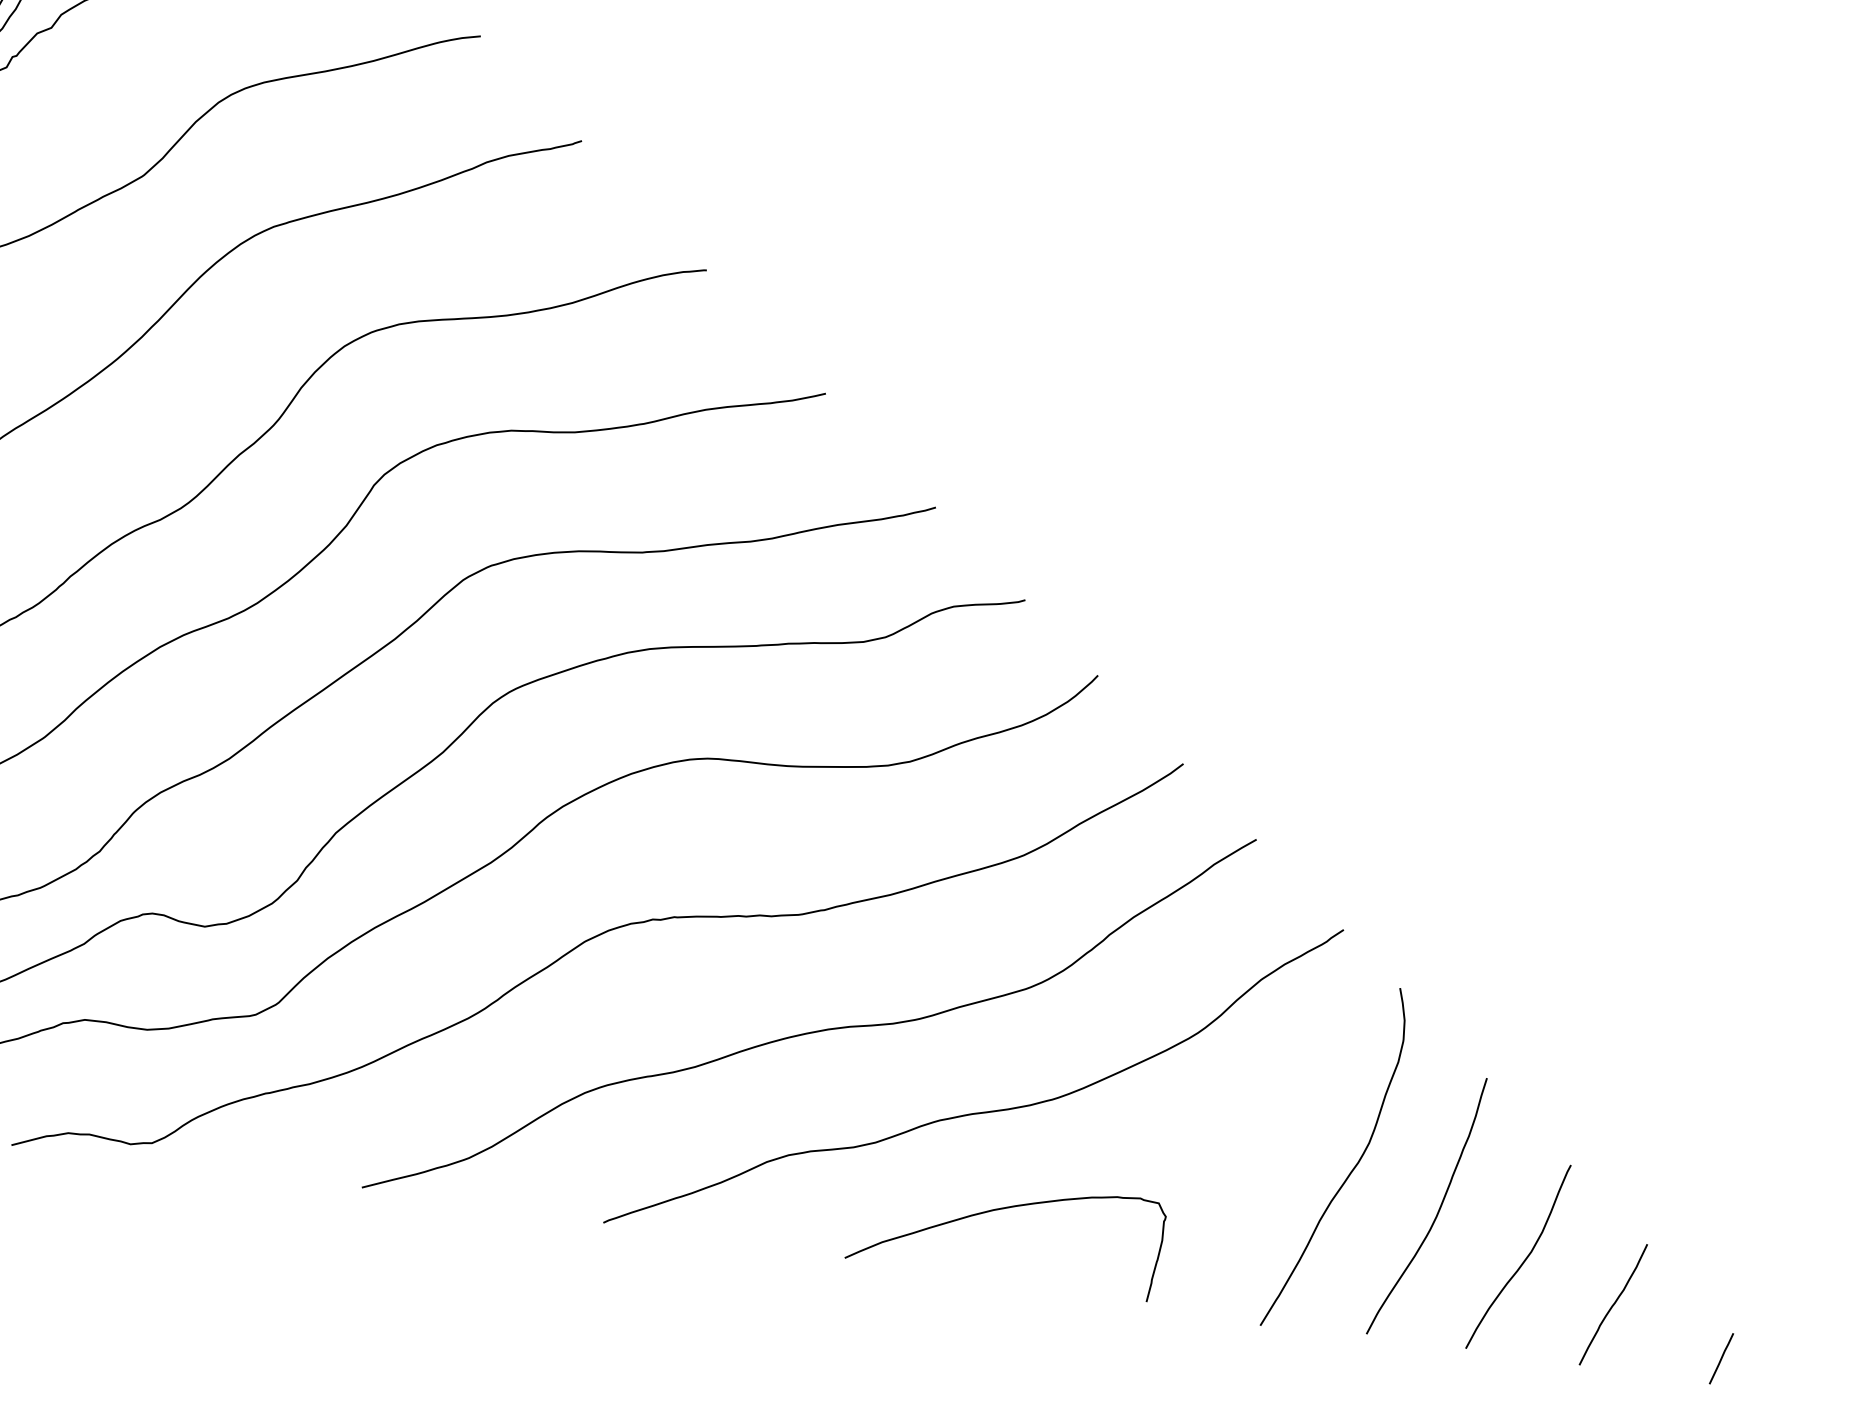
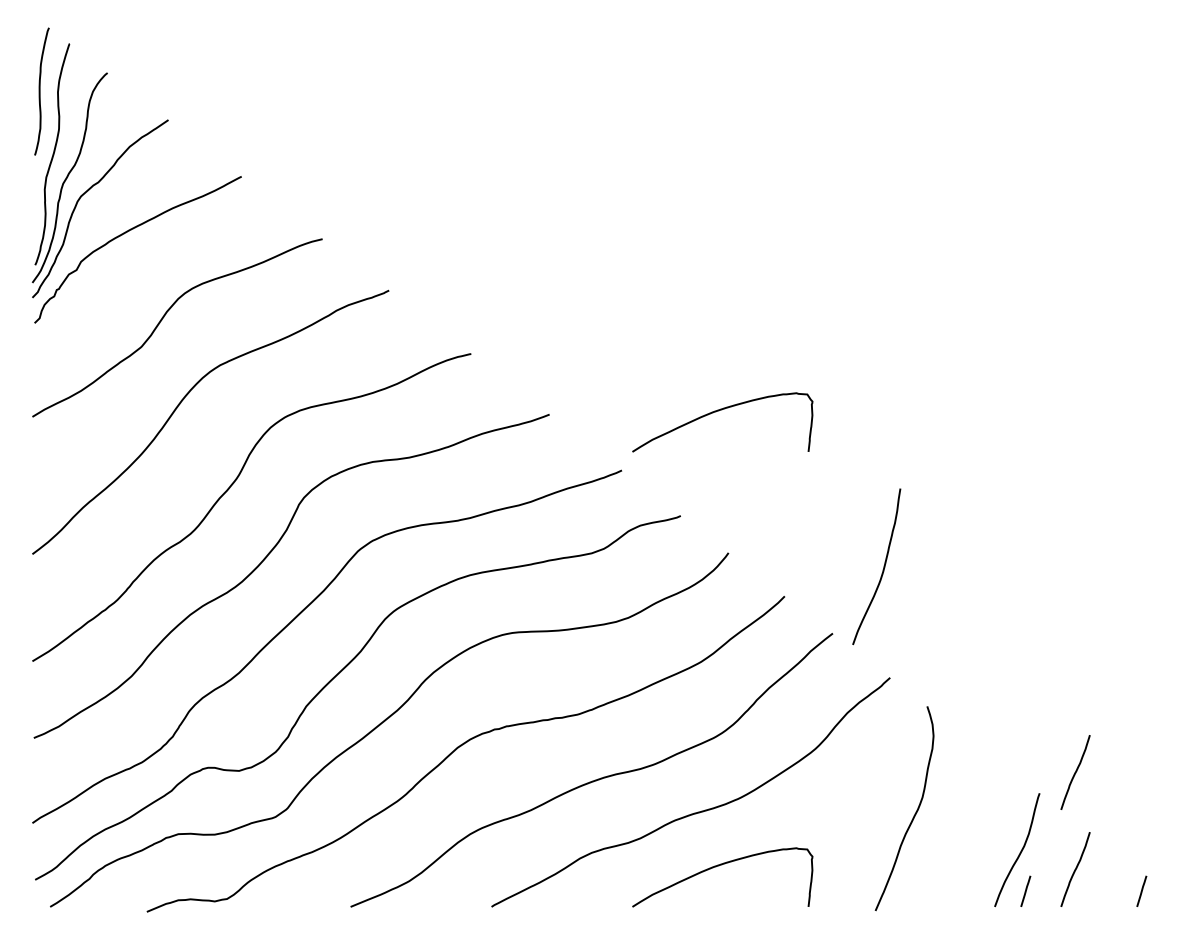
curve: (1117, 430) -> (719, 411), added
curve: (1637, 1138) -> (1075, 772), added
curve: (1436, 1212) -> (882, 569), moved
line: (1522, 1328) -> (1025, 890), added

